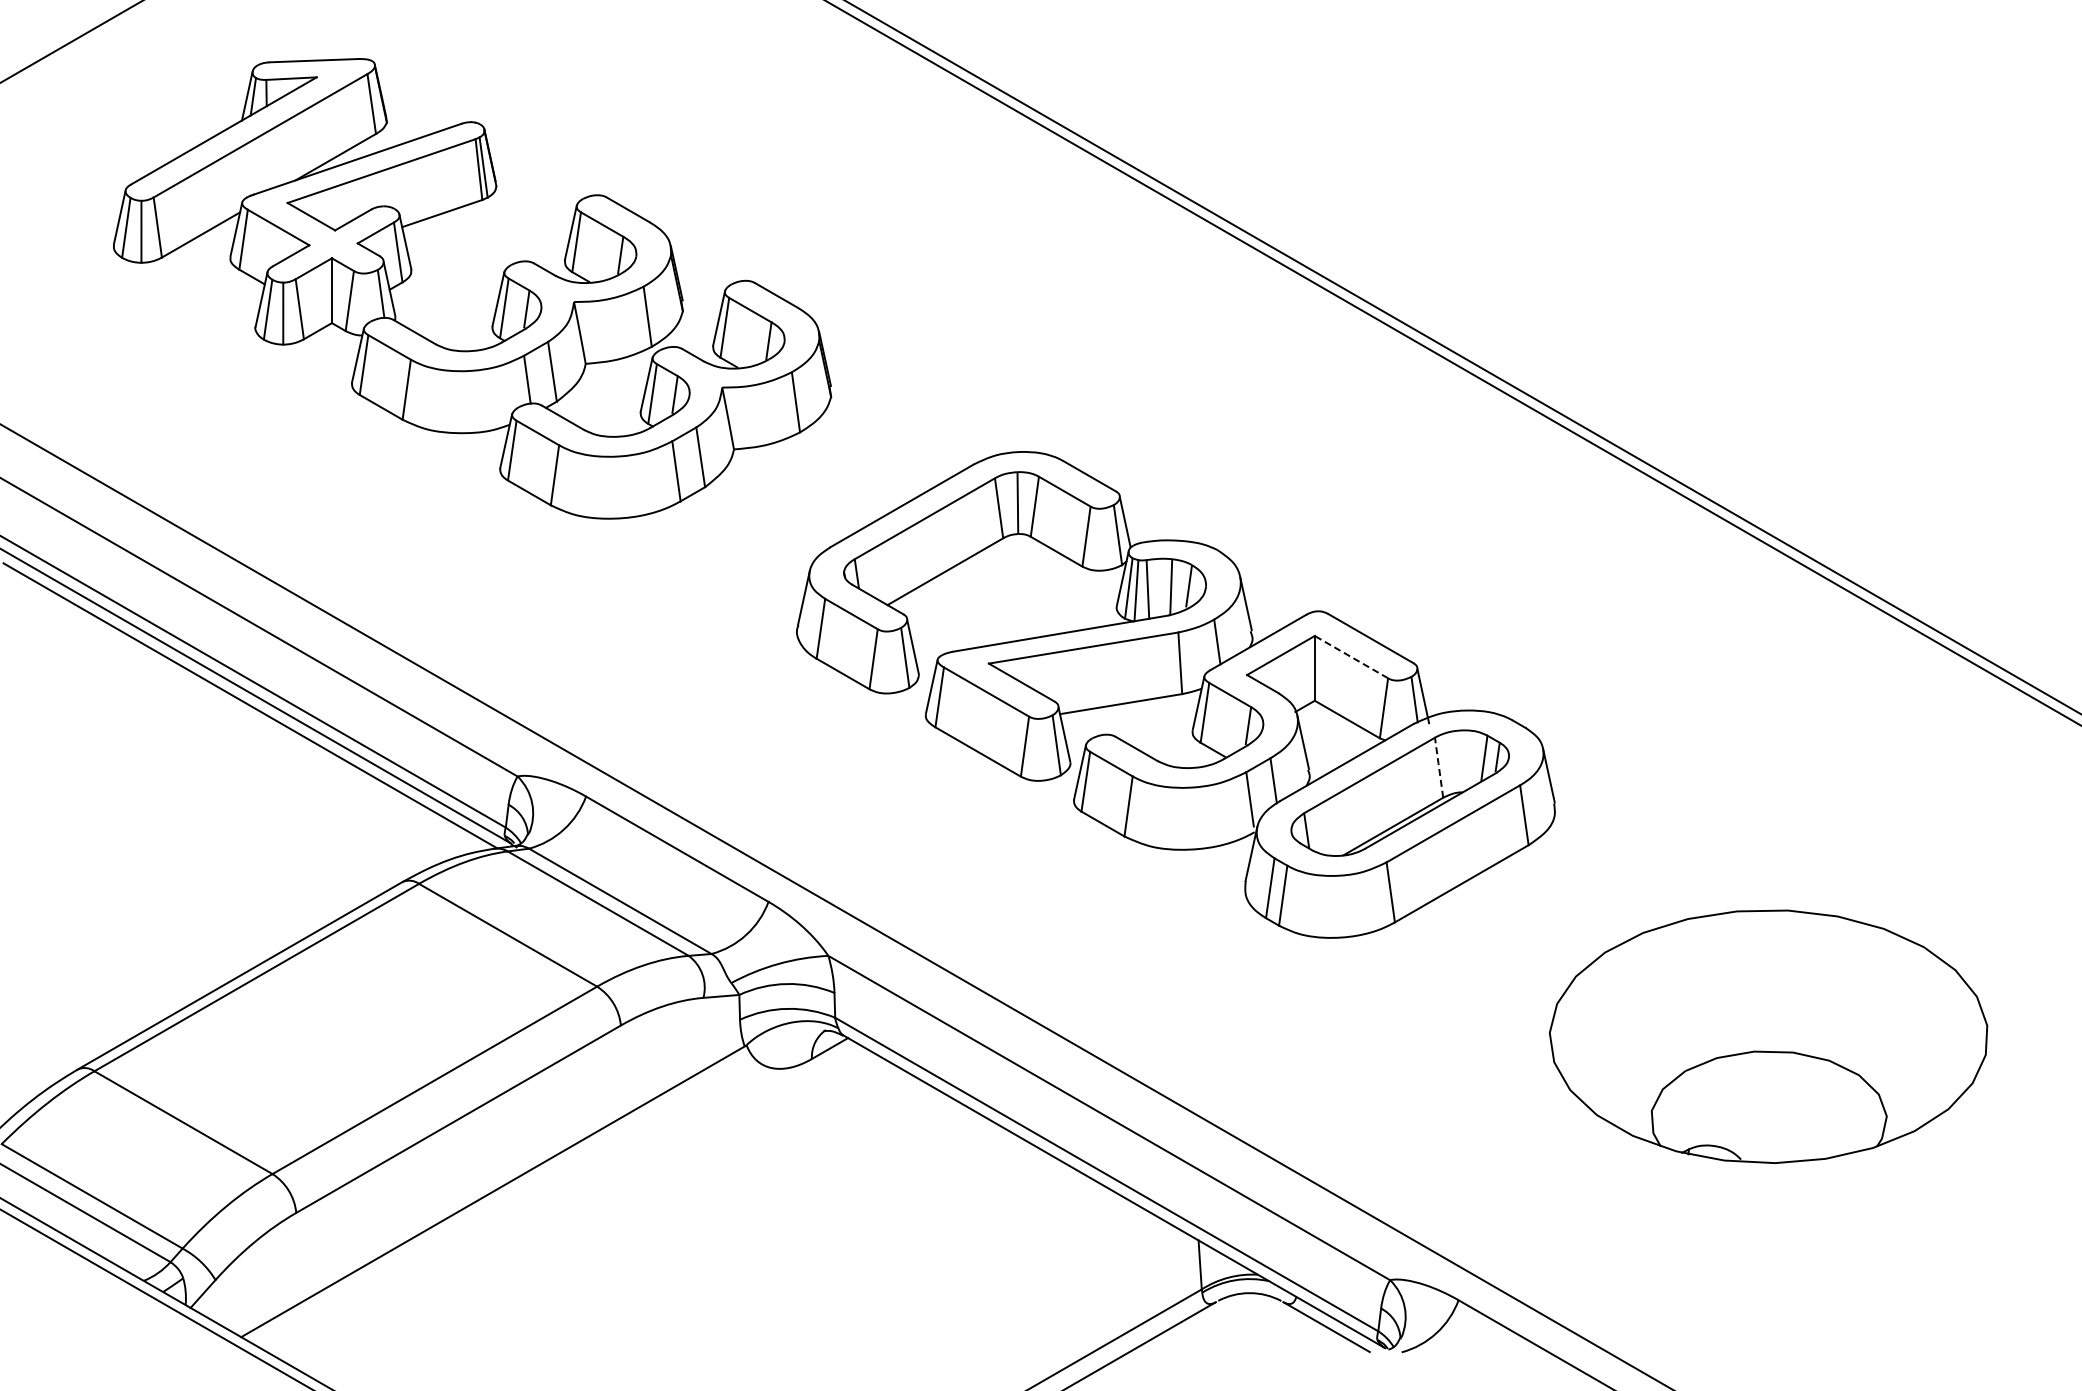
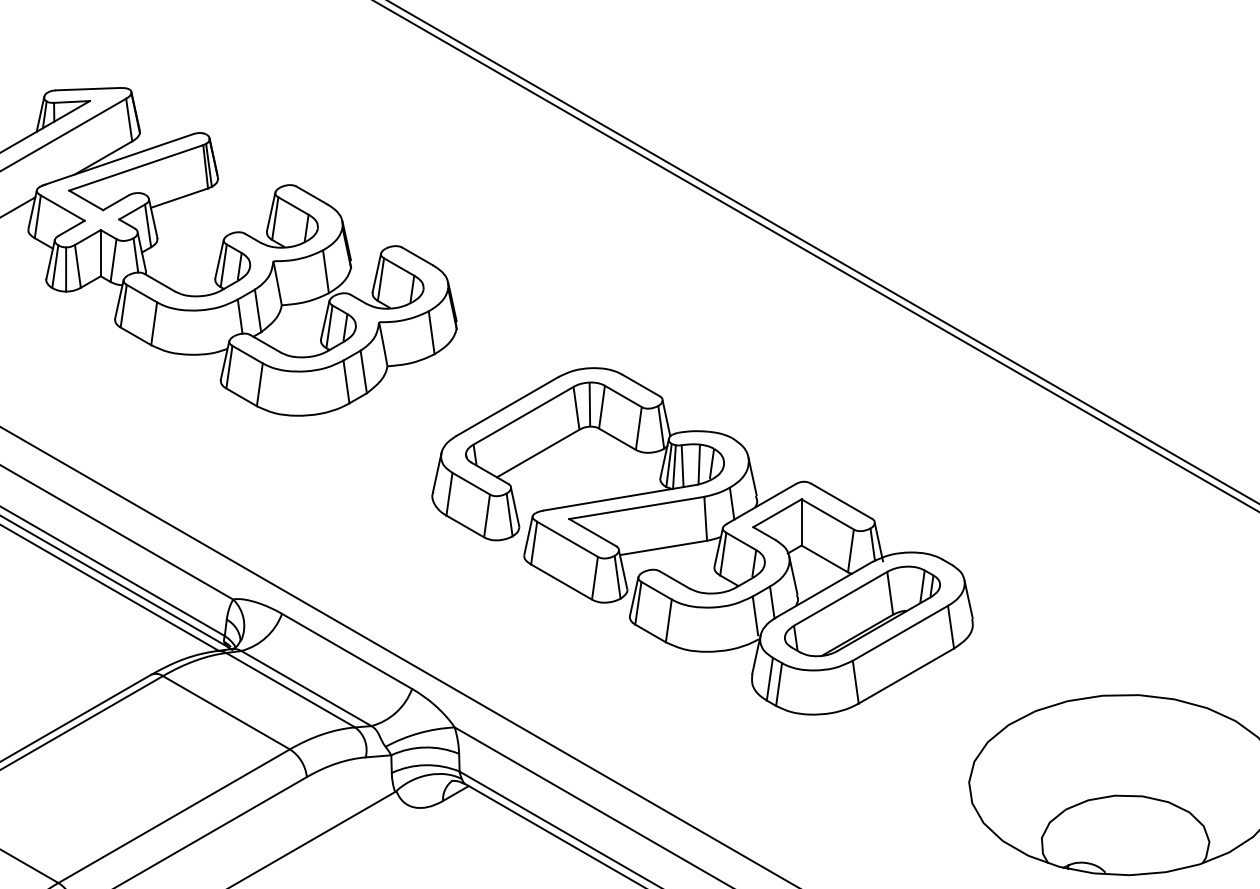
line: (1351, 656) -> (827, 513), dashed -> solid
line: (1439, 767) -> (890, 593), dashed -> solid

